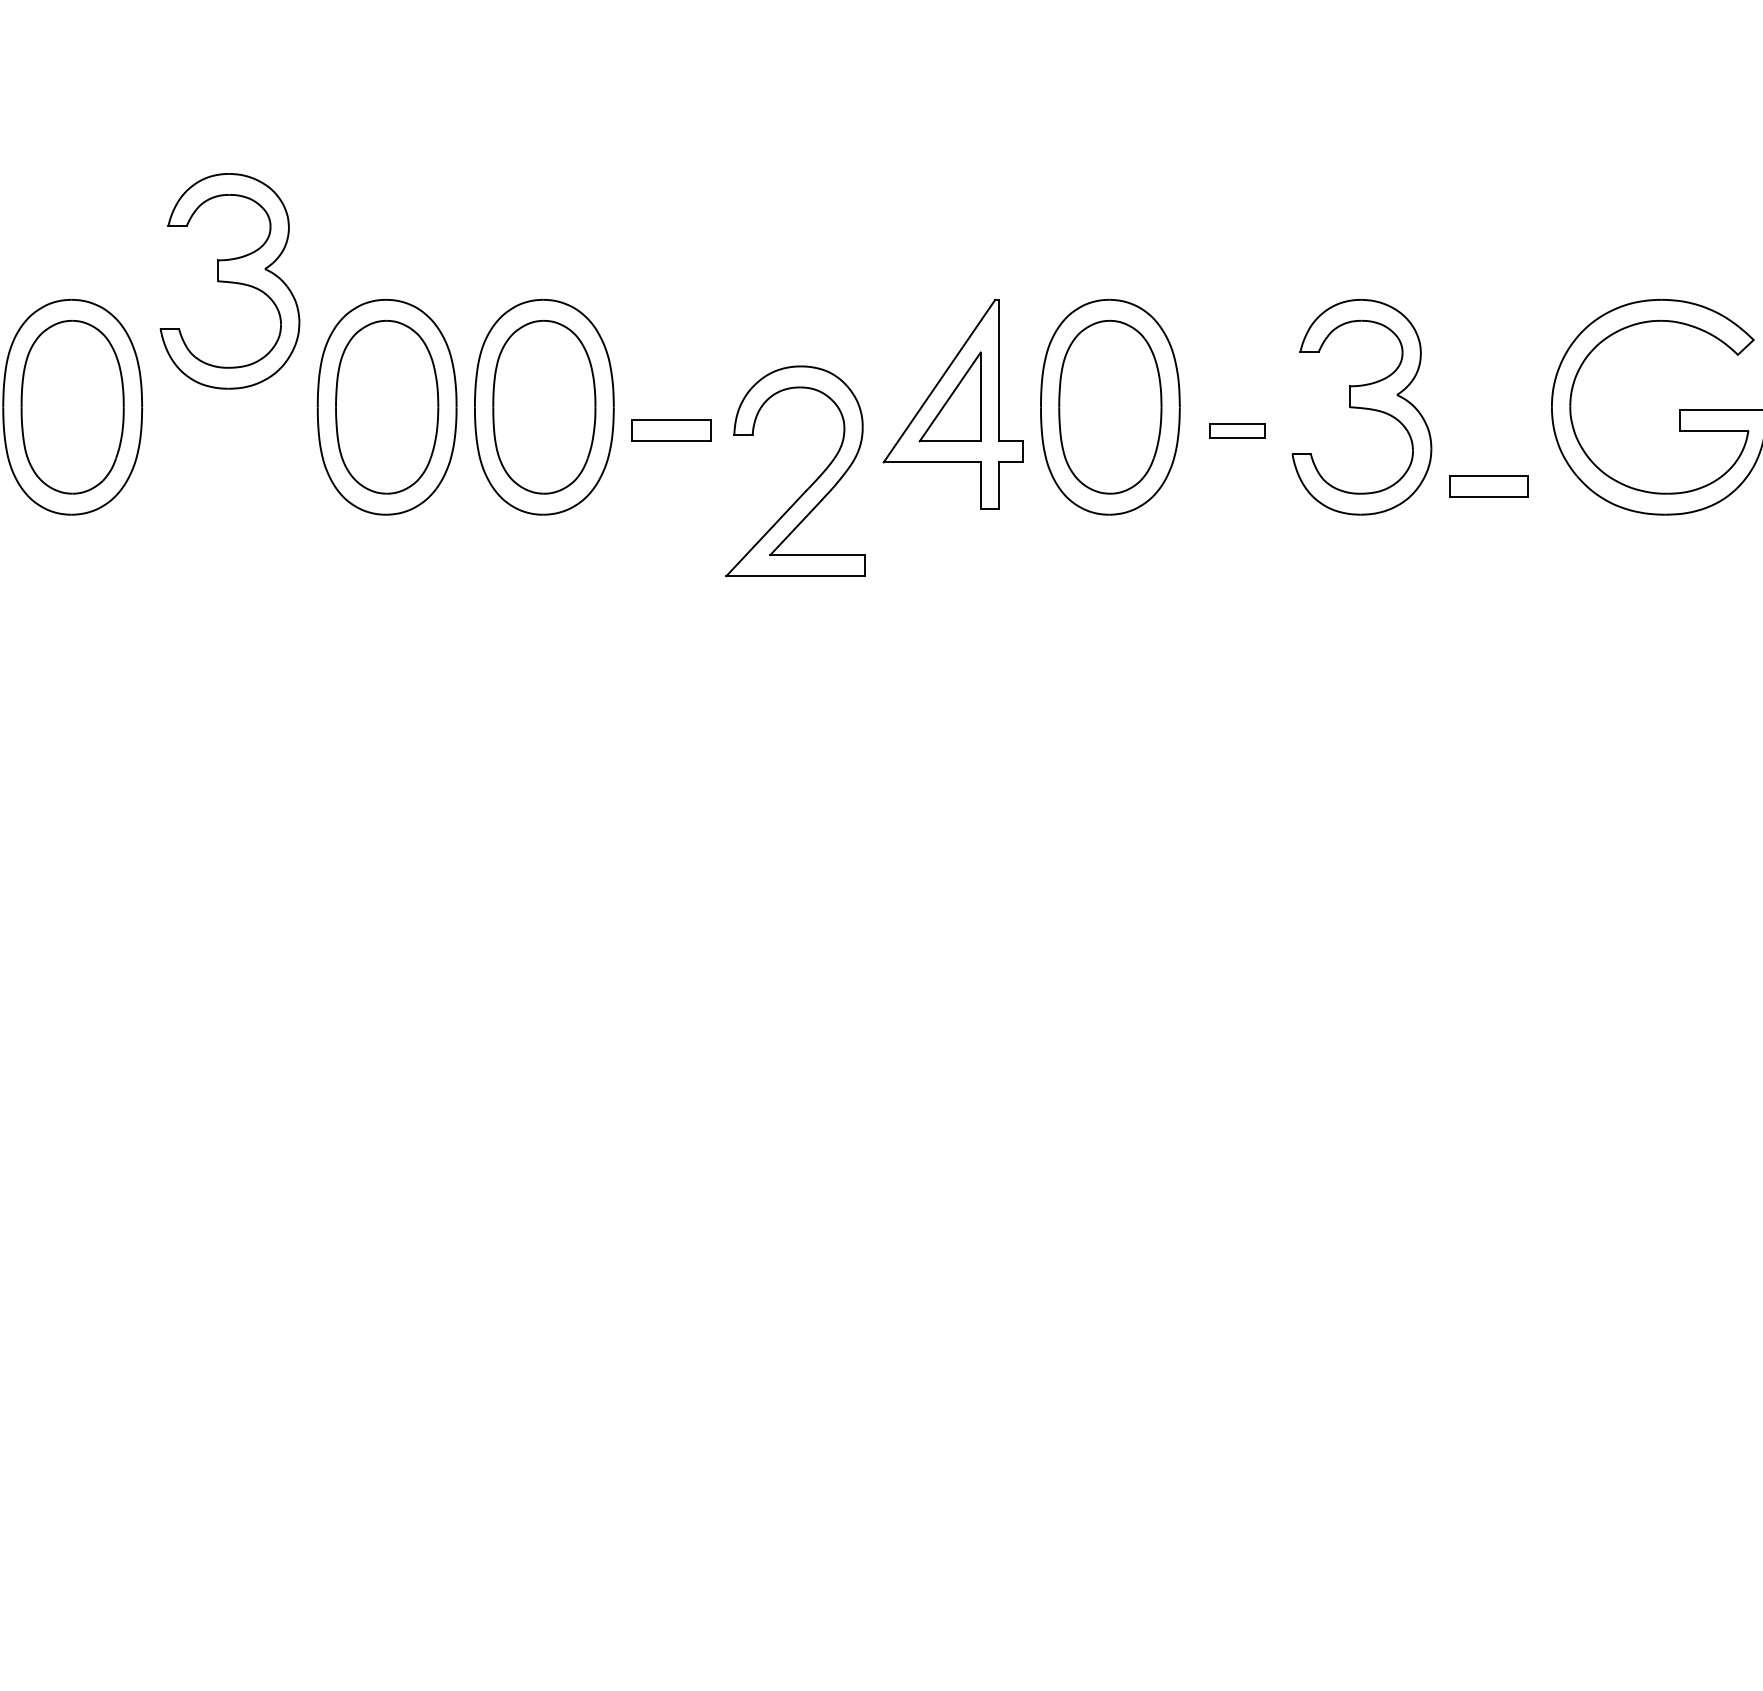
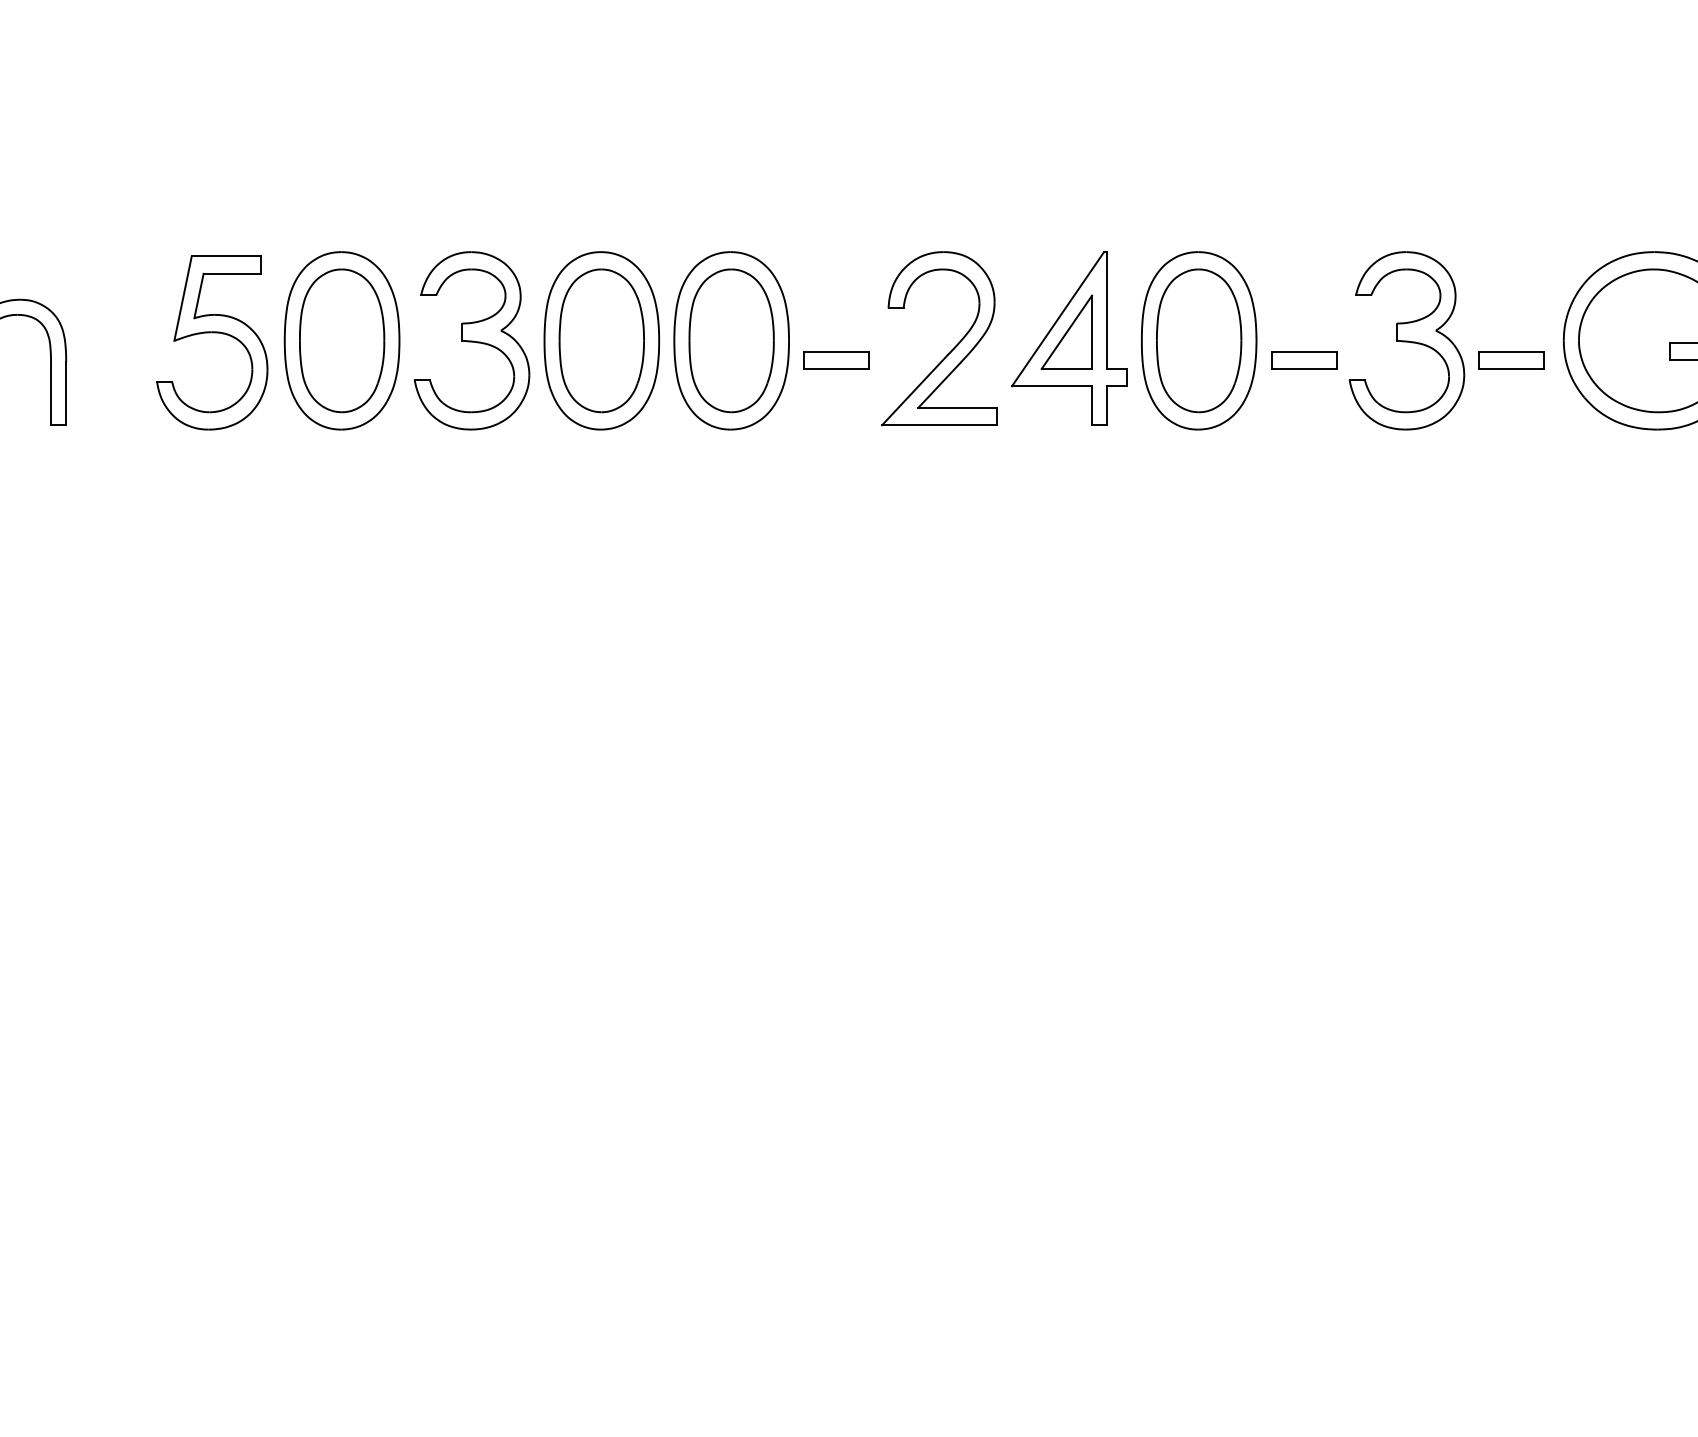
part: (229, 280) -> (471, 340), moved
part: (1237, 431) -> (1304, 360), size x1.43
part: (810, 484) -> (951, 349), moved
part: (1488, 486) -> (1511, 360), moved

